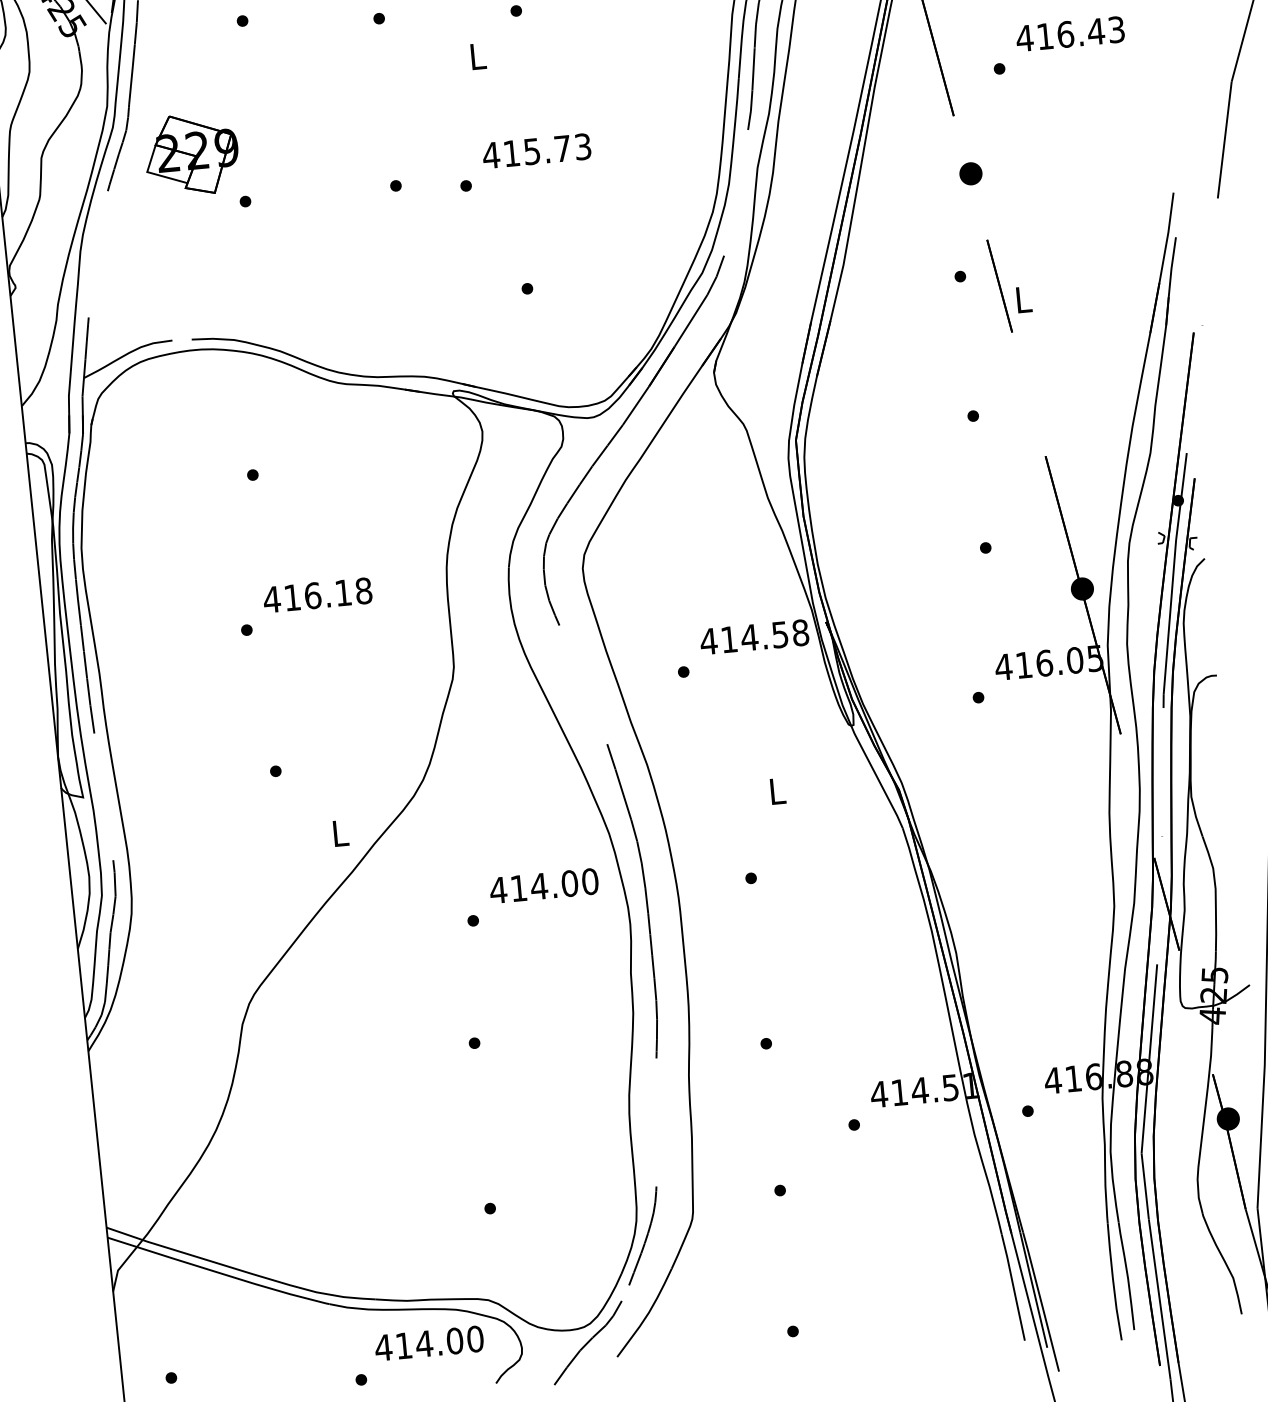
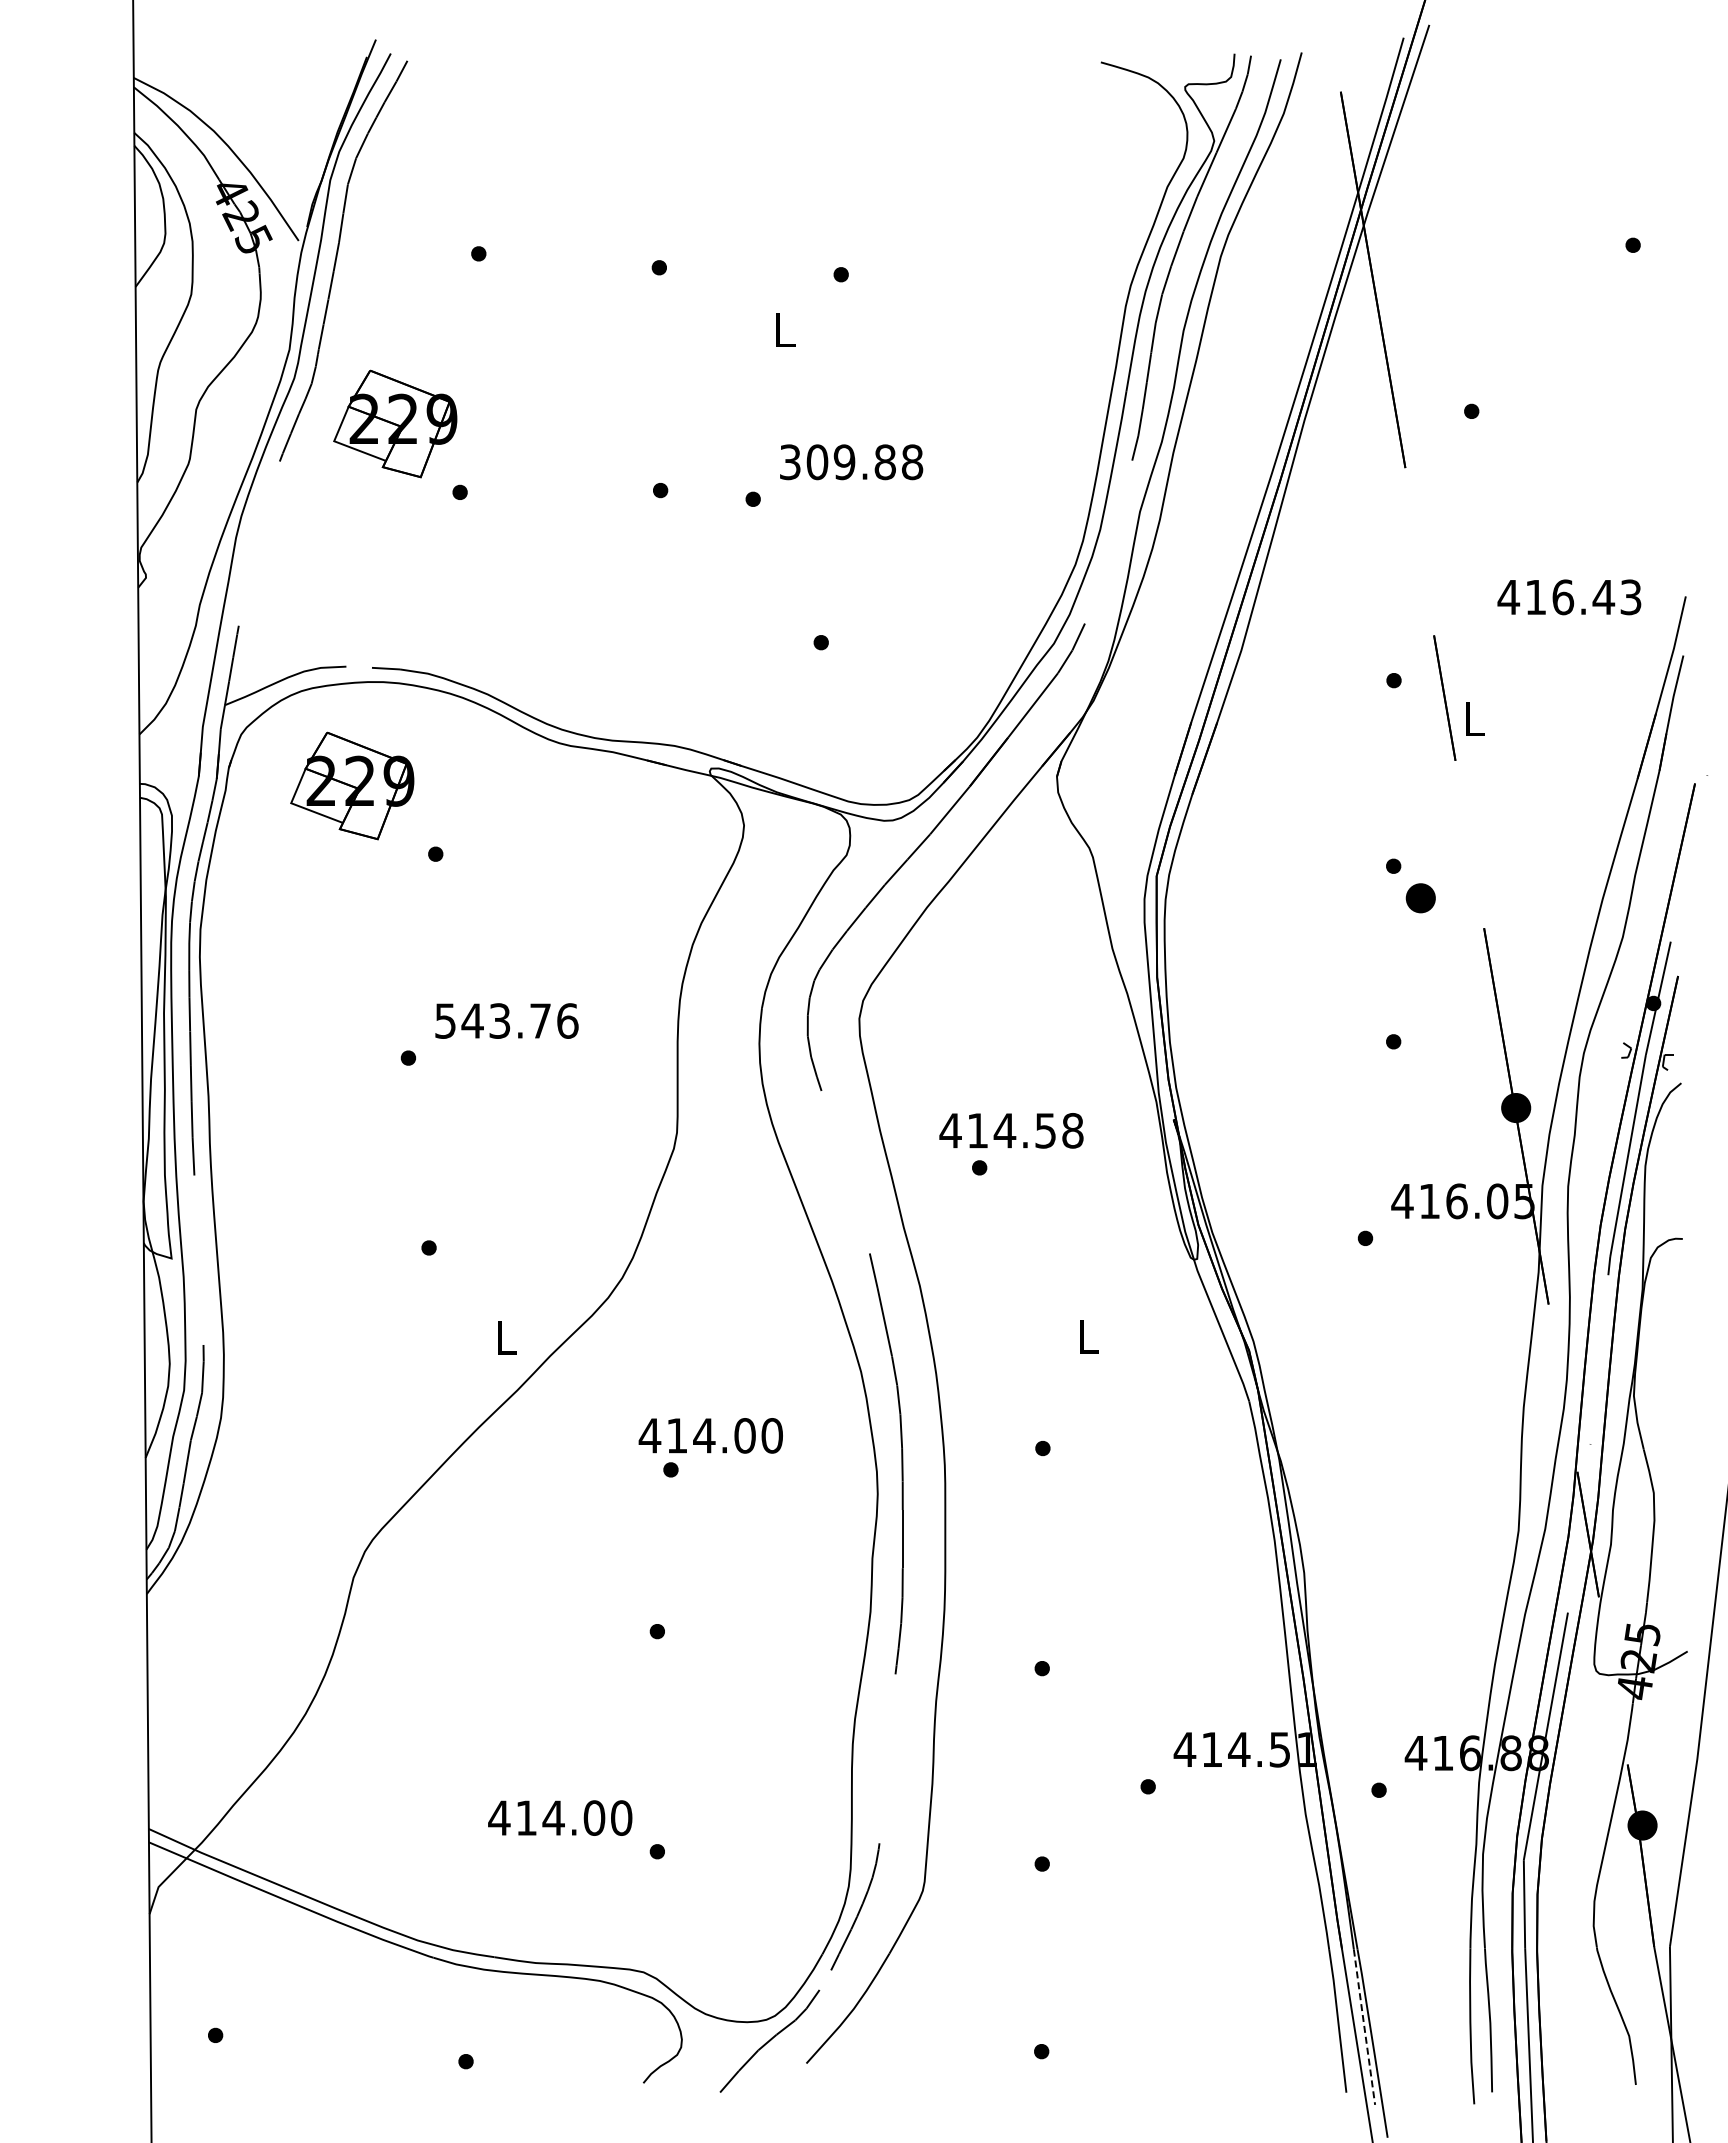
text: (1070, 34) -> (1569, 597), moved
text: (537, 151) -> (851, 462), 415.73 -> 309.88
part: (970, 174) -> (1420, 898), moved
part: (185, 429) -> (352, 785), added
text: (317, 594) -> (506, 1020), 416.18 -> 543.76
text: (754, 637) -> (1011, 1130), moved
text: (543, 885) -> (710, 1435), moved
line: (1033, 1290) -> (1364, 2027), solid -> dashed
text: (429, 1343) -> (560, 1817), moved

